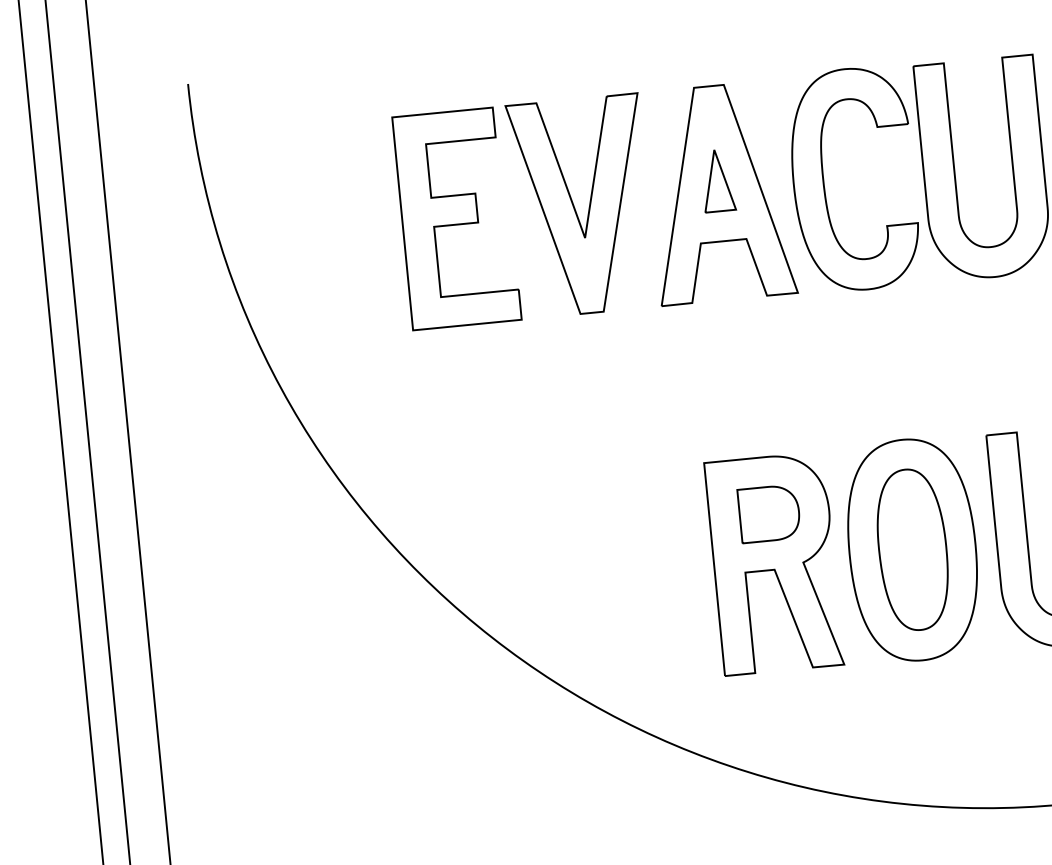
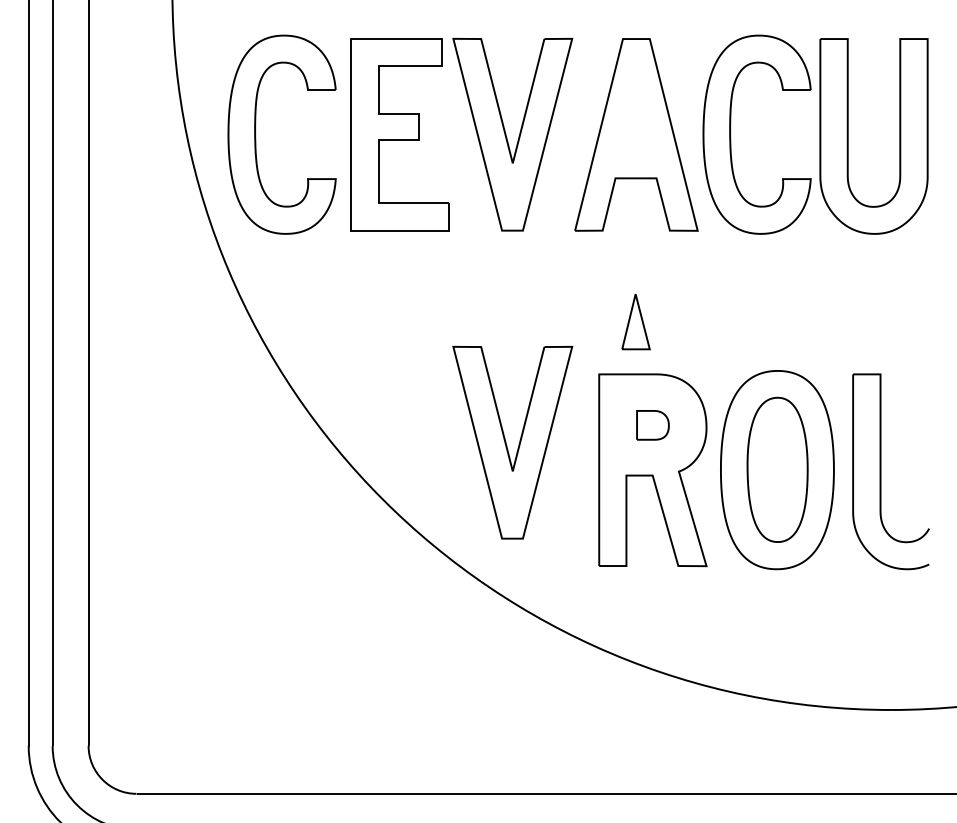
part: (717, 181) -> (635, 322), moved
part: (297, 234) -> (256, 135), added
part: (768, 514) -> (652, 425), size x0.6
part: (615, 548) -> (512, 442), added

